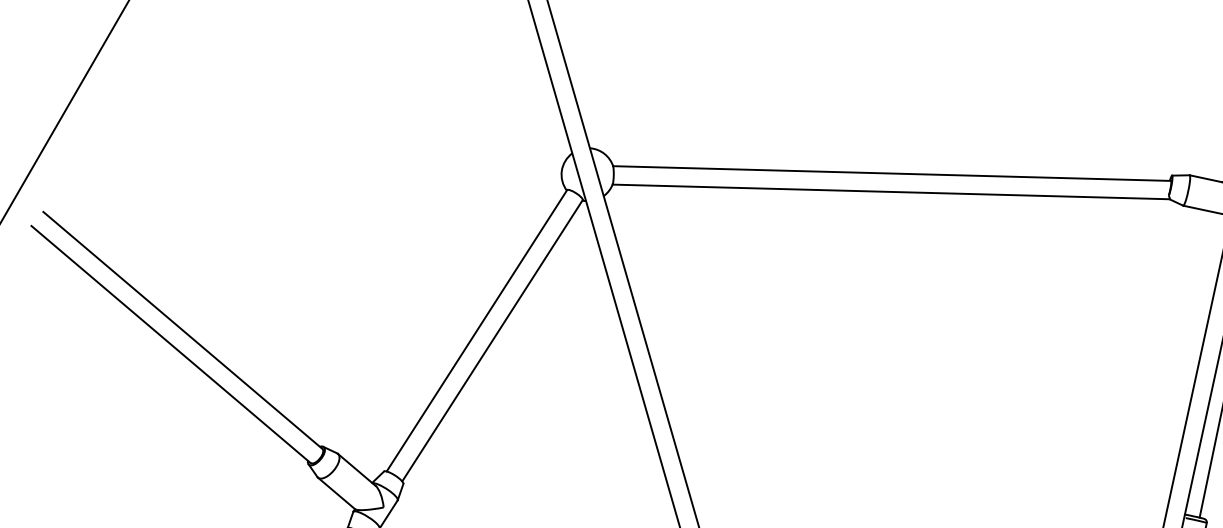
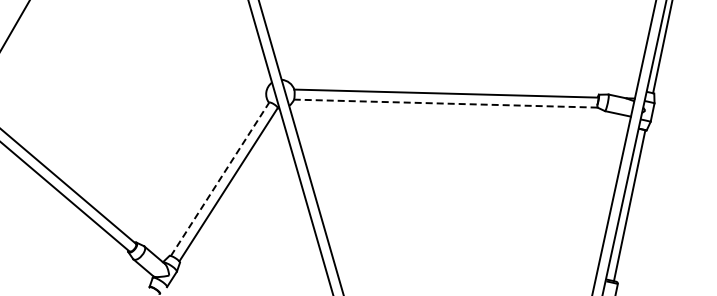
line: (890, 191) -> (445, 103), solid -> dashed
line: (477, 329) -> (220, 178), solid -> dashed

